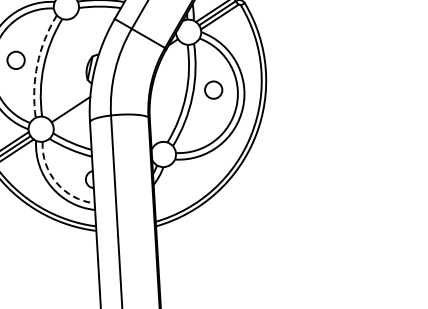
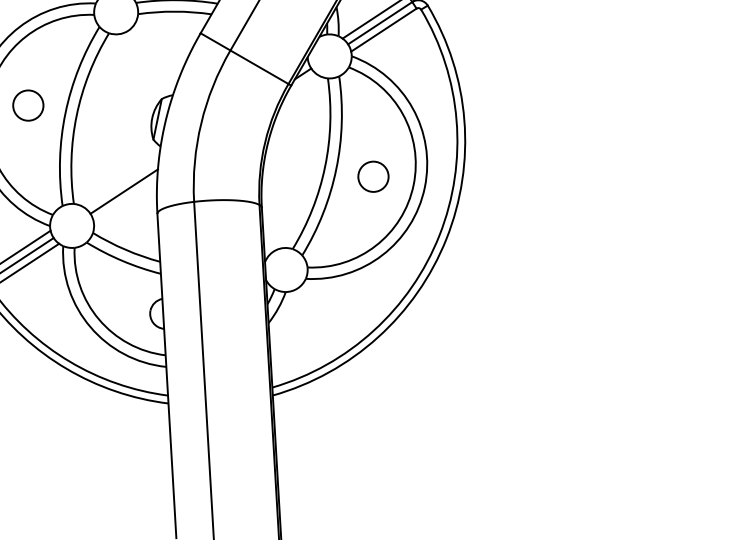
arc: (37, 64) -> (65, 112), dashed -> solid
circle: (213, 89) -> (373, 175), moved
arc: (56, 182) -> (98, 318), dashed -> solid

